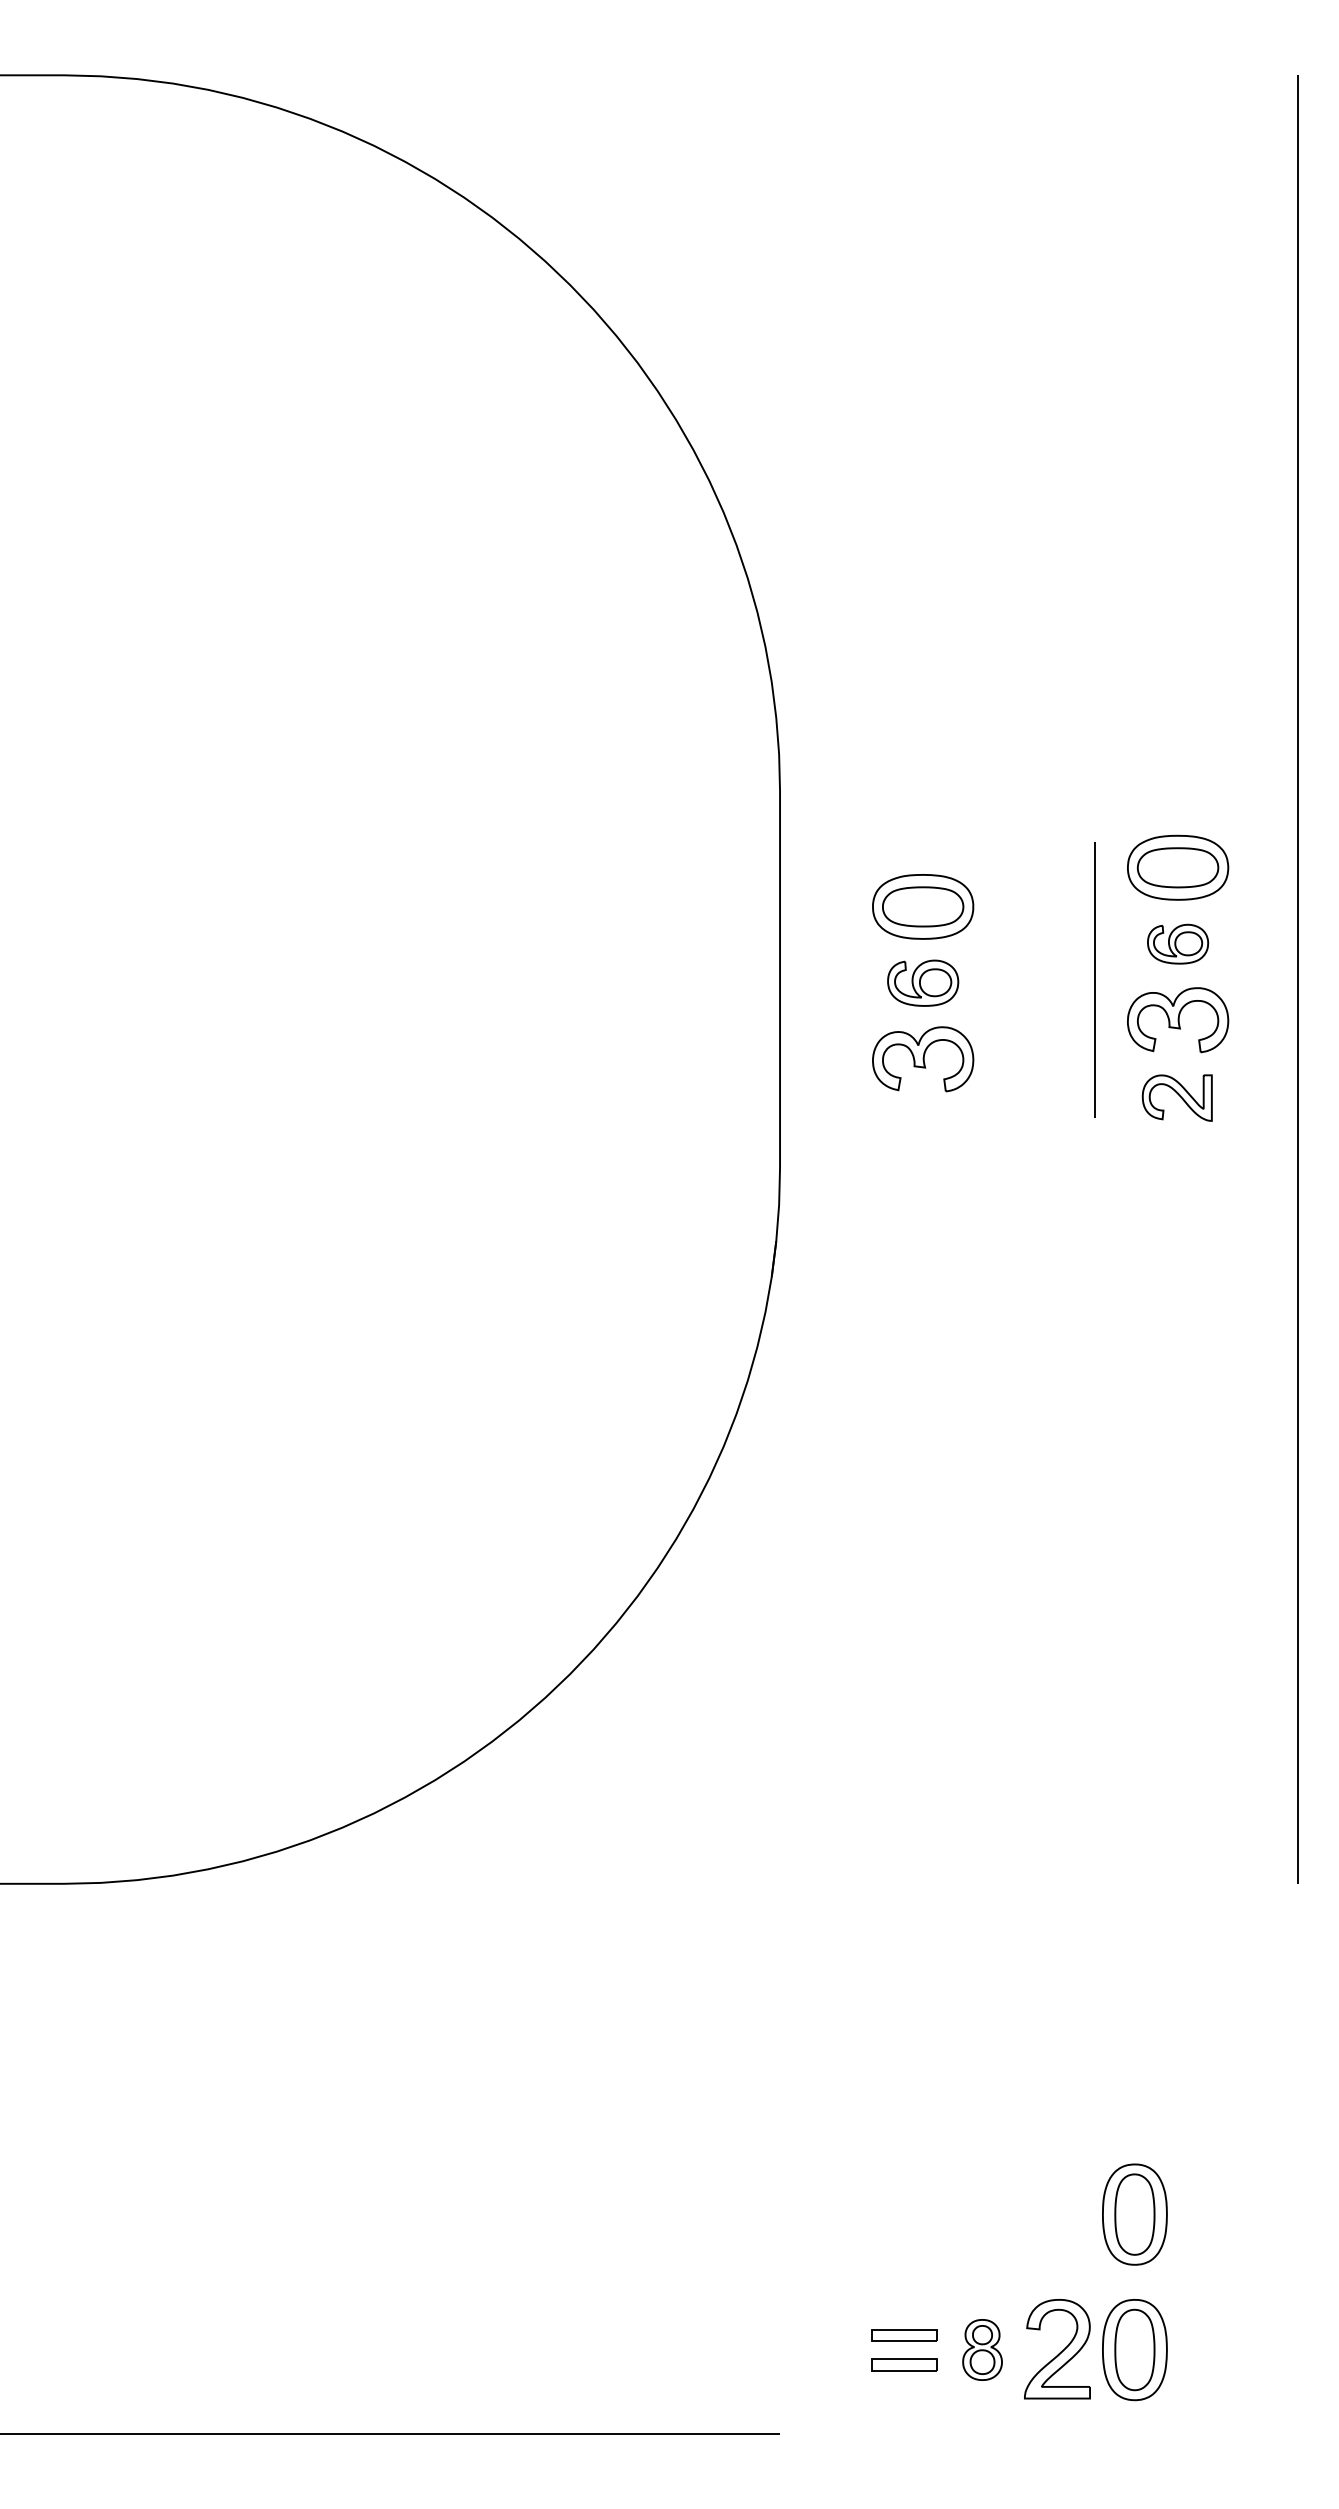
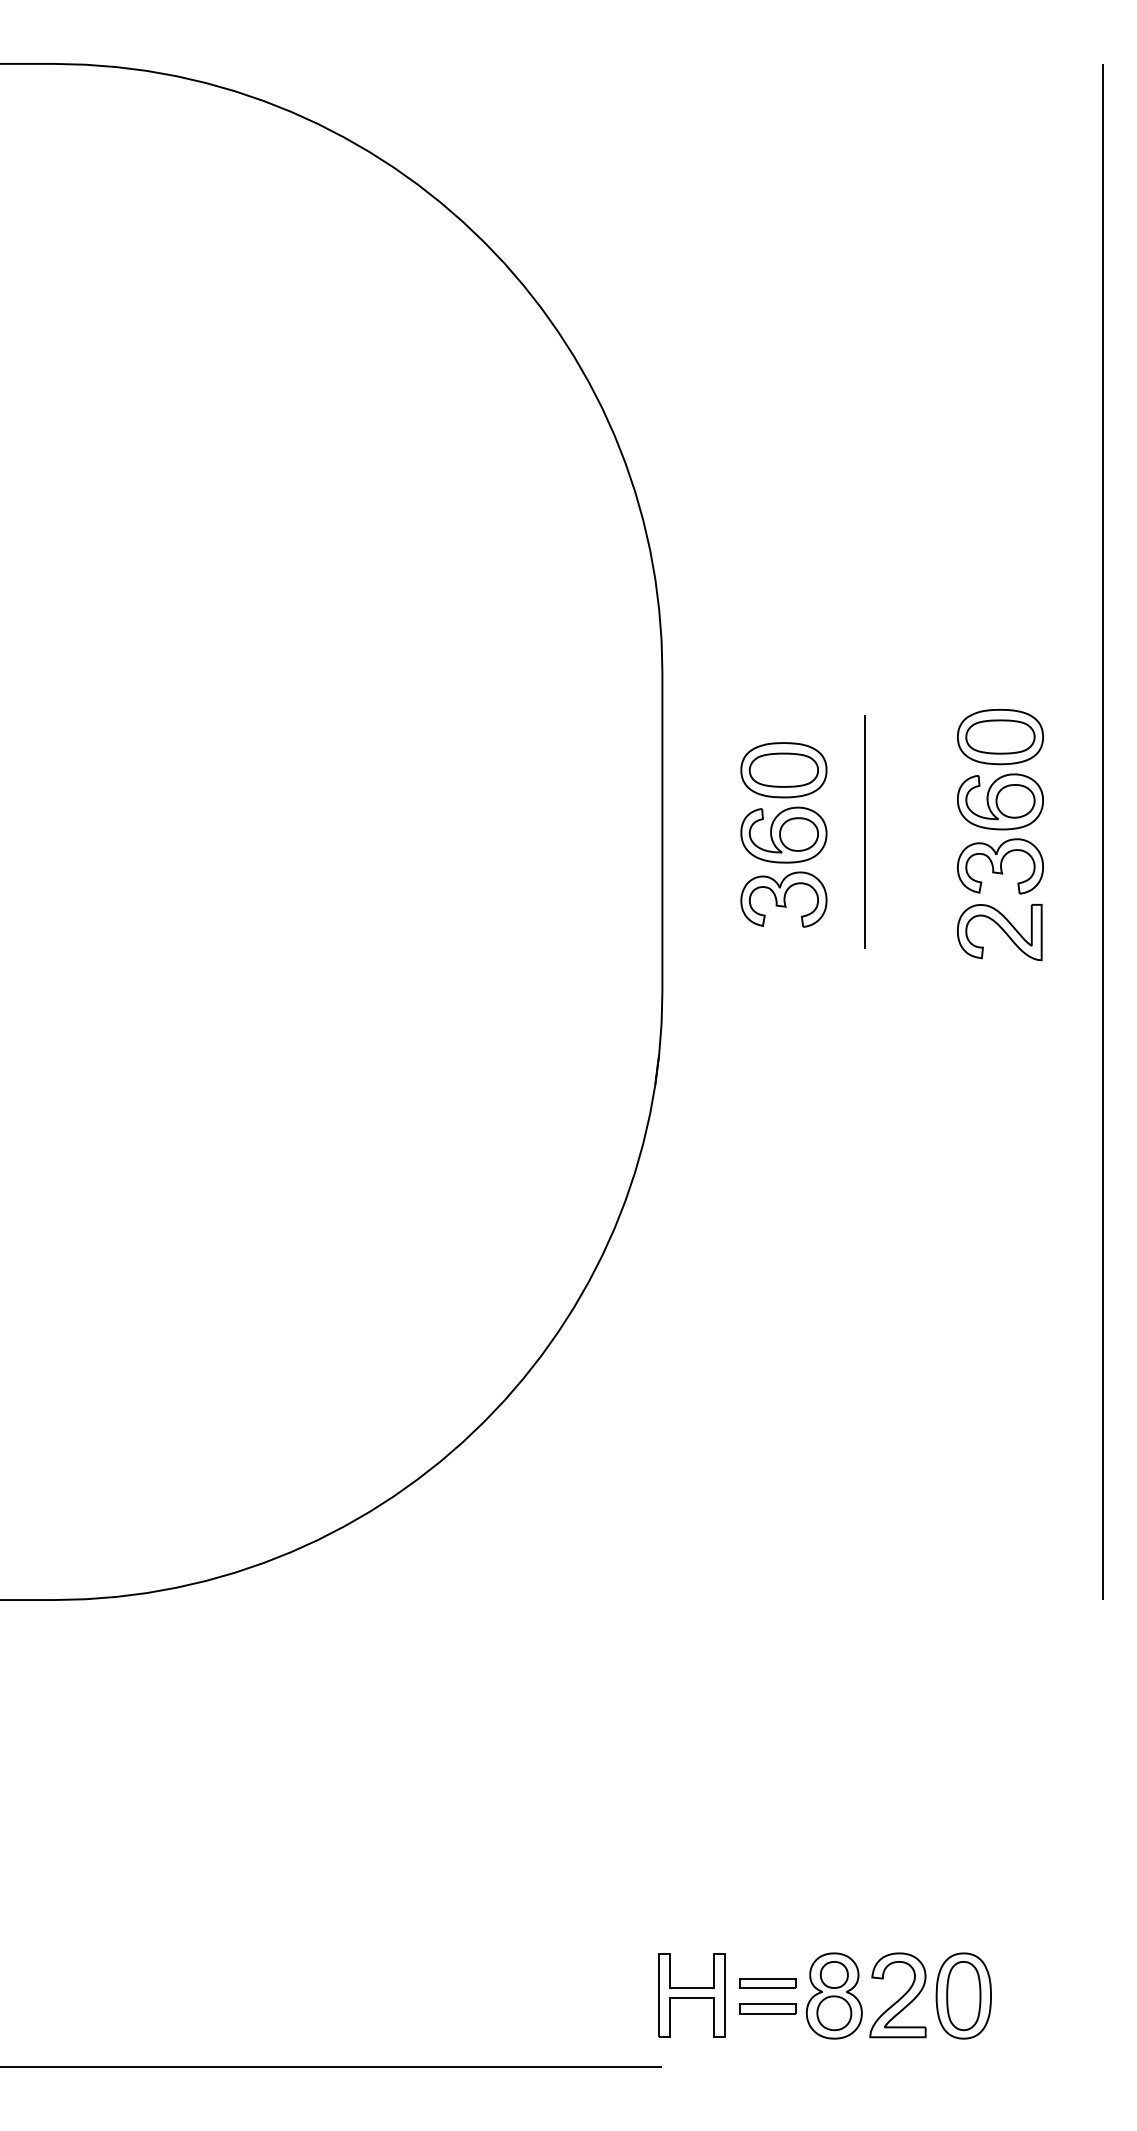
part: (1178, 943) -> (1000, 801), size x1.67
line: (1094, 979) -> (864, 831), moved
part: (922, 982) -> (783, 834), size x1.43
part: (1176, 1097) -> (999, 932), size x1.43
part: (1134, 2213) -> (963, 1880), removed
part: (814, 2349) -> (691, 1995), added
part: (982, 2349) -> (834, 1995), size x1.67

